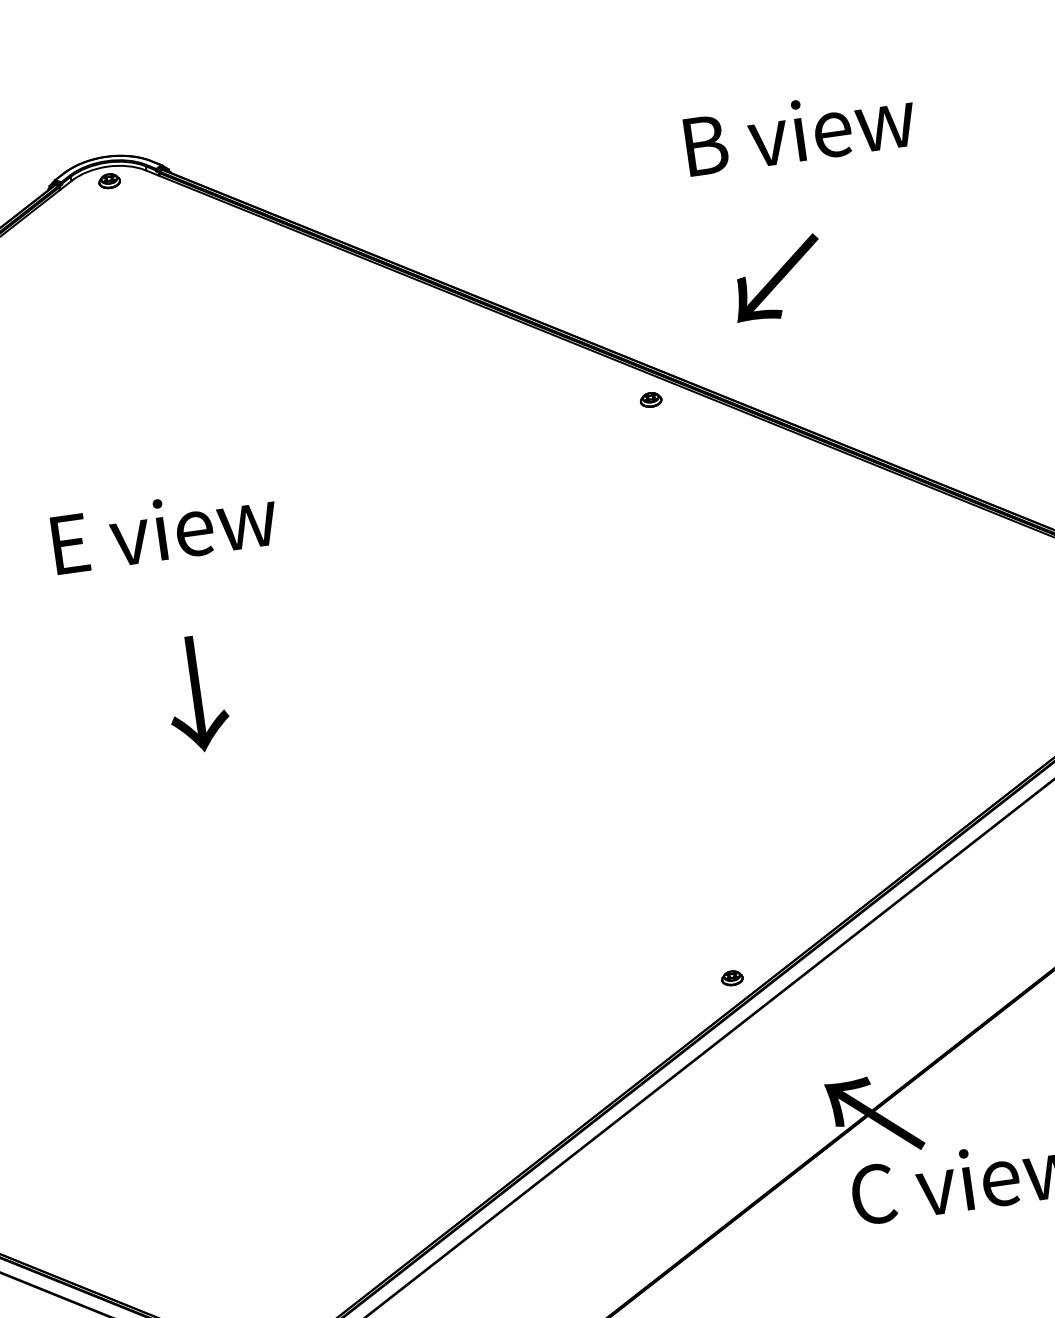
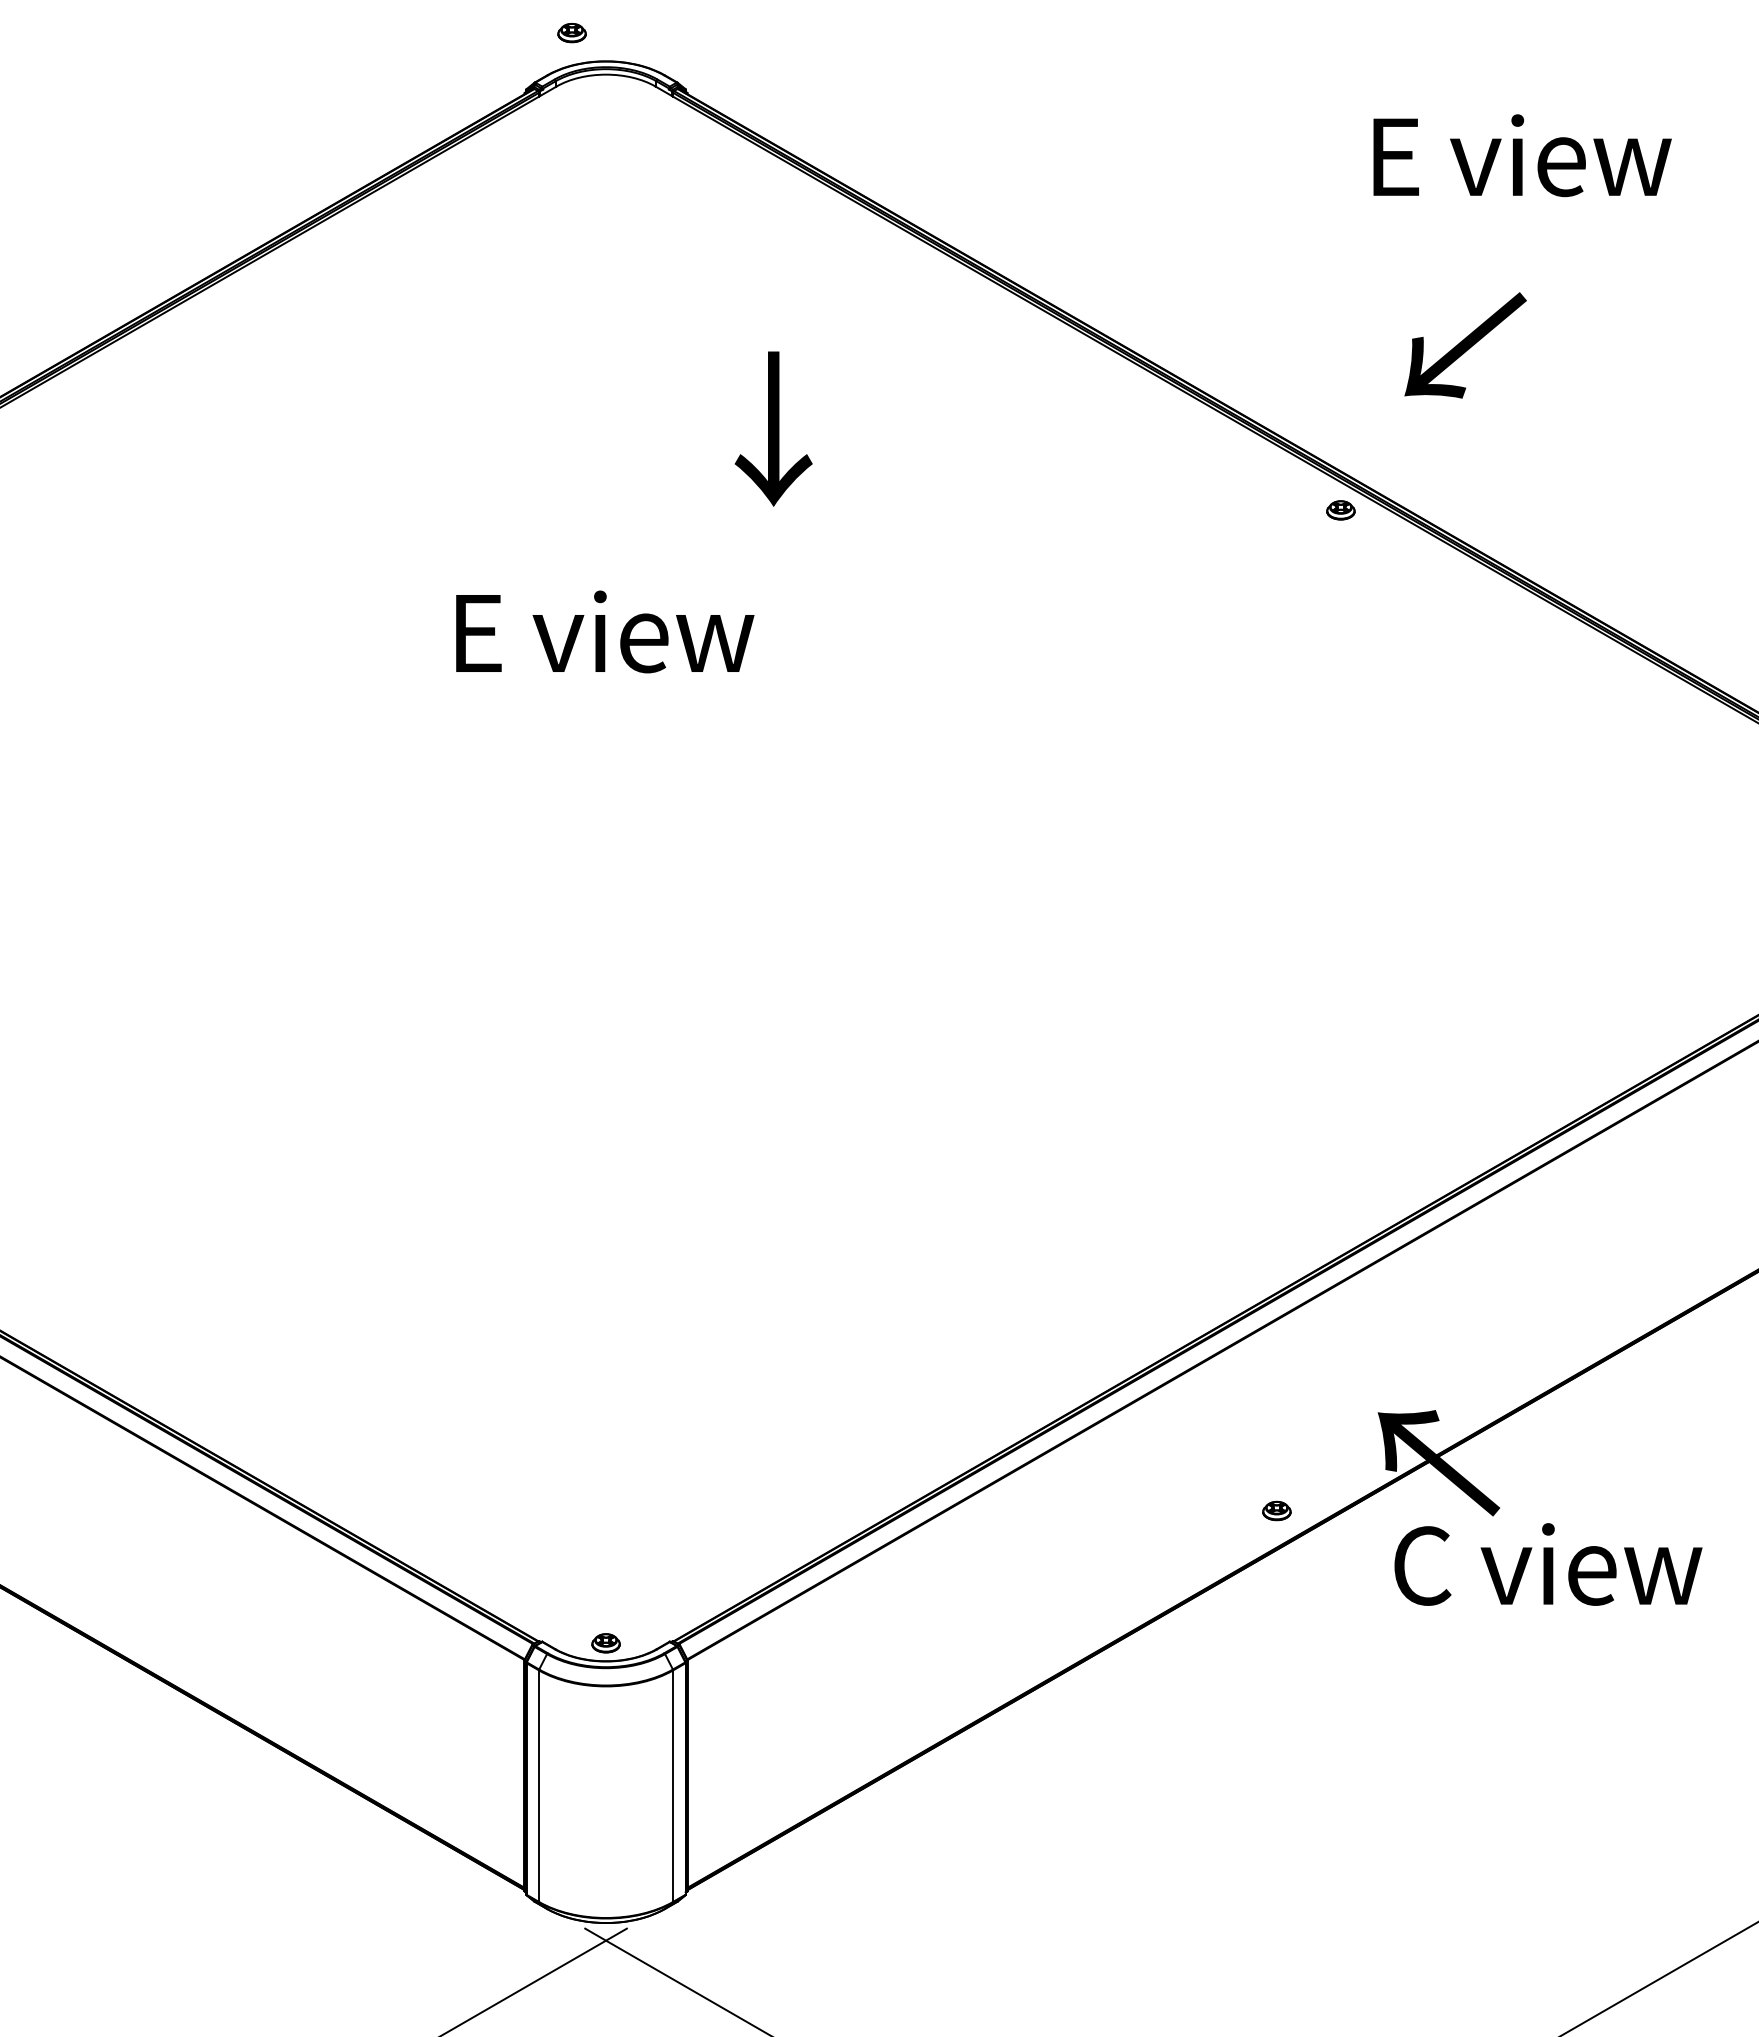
text: (800, 130) -> (1522, 155), B view -> E view
part: (109, 181) -> (571, 33), moved
part: (650, 400) -> (1340, 510), moved
text: (164, 529) -> (605, 631), moved
text: (196, 693) -> (773, 428), moved
part: (731, 977) -> (1276, 1510), moved

